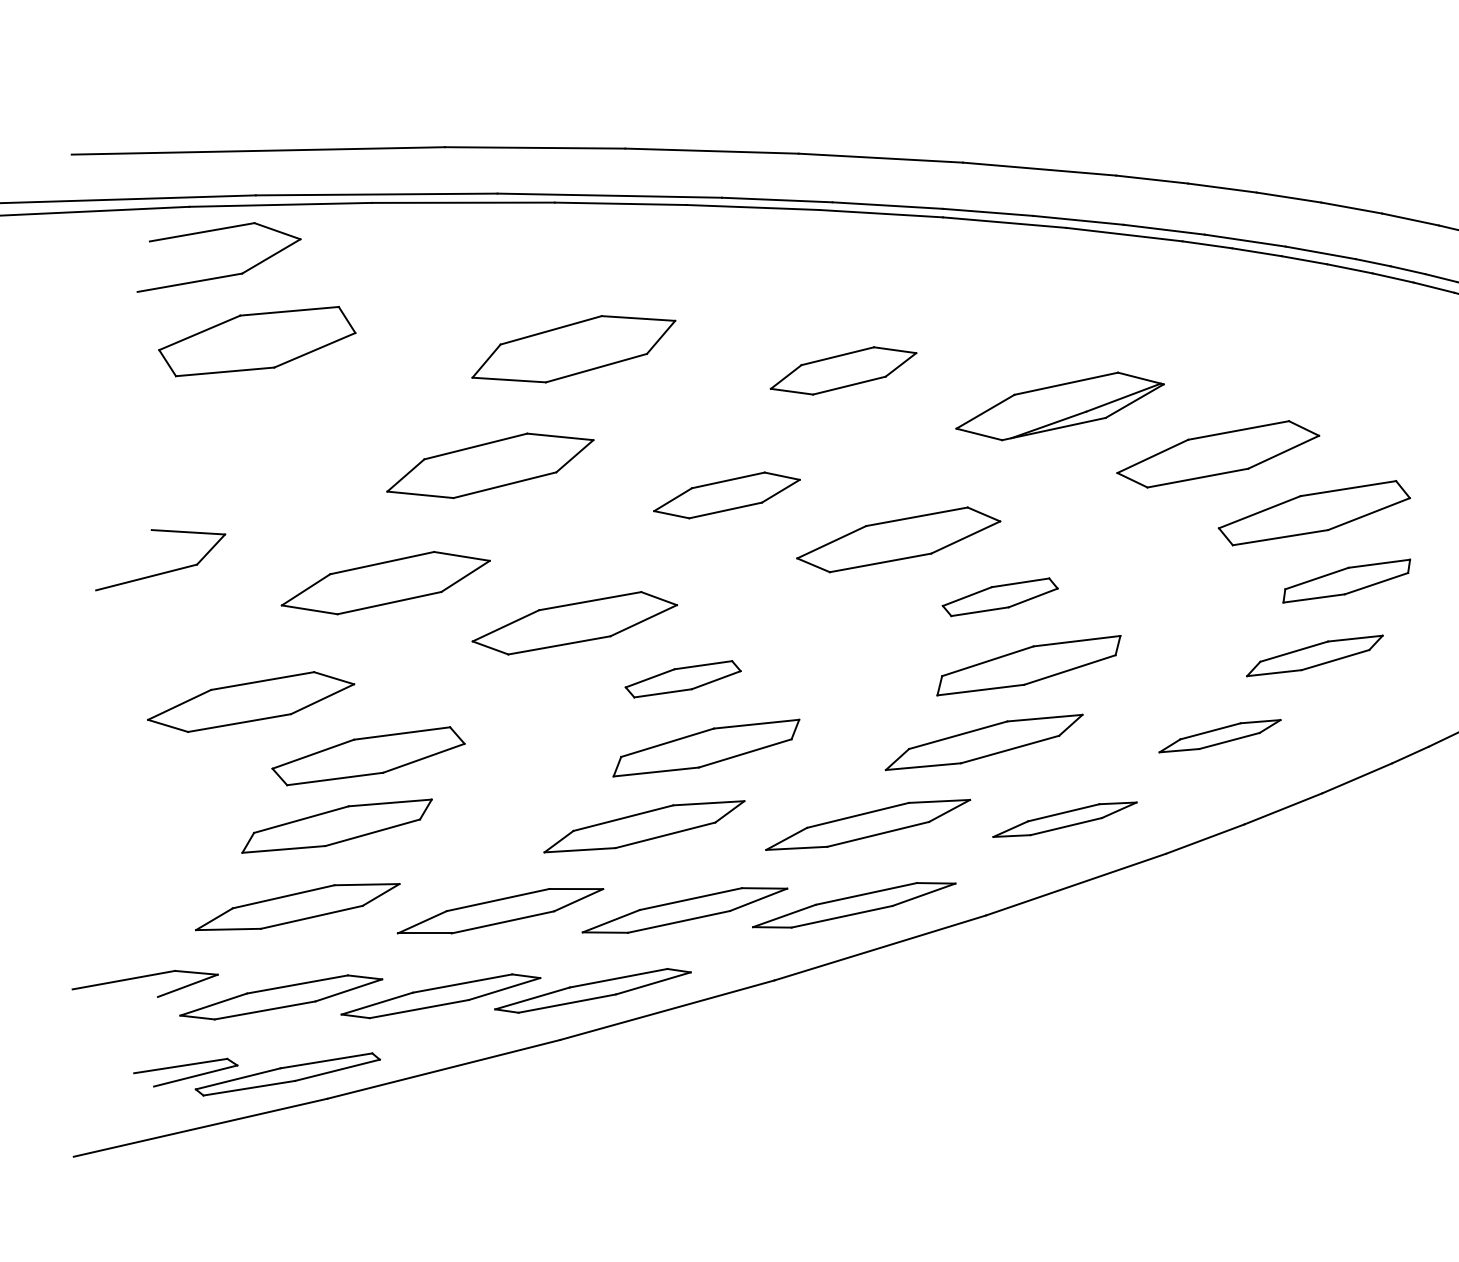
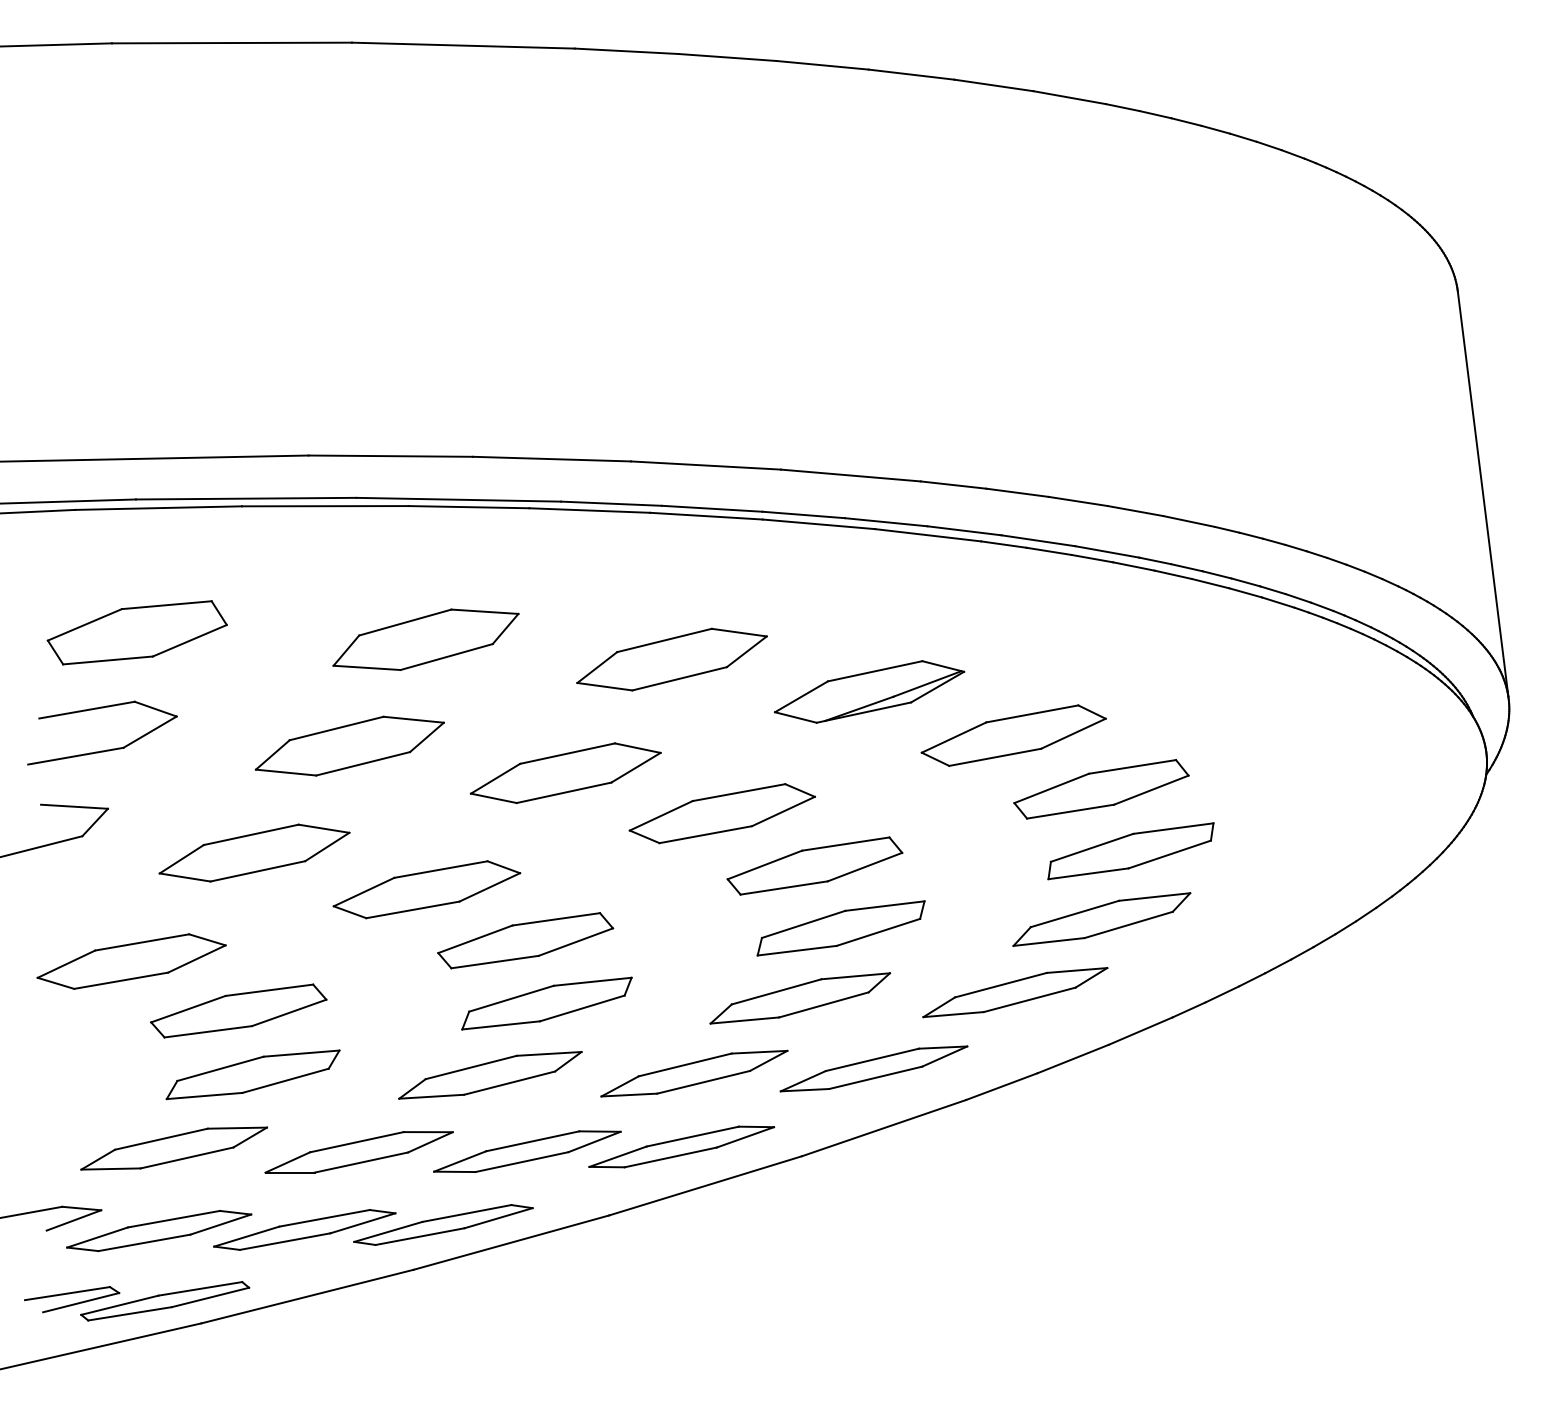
part: (223, 275) -> (106, 749), moved
part: (842, 370) -> (671, 659), size x1.43
part: (726, 494) -> (565, 772), size x1.43
part: (1346, 581) -> (1130, 851), size x1.43
part: (999, 596) -> (814, 865), size x1.67
part: (1314, 655) -> (1101, 919), size x1.43
part: (682, 678) -> (525, 940), size x1.67
part: (1220, 735) -> (1015, 992), size x1.67
part: (1064, 819) -> (873, 1068), size x1.43
part: (336, 825) -> (252, 1074), moved

